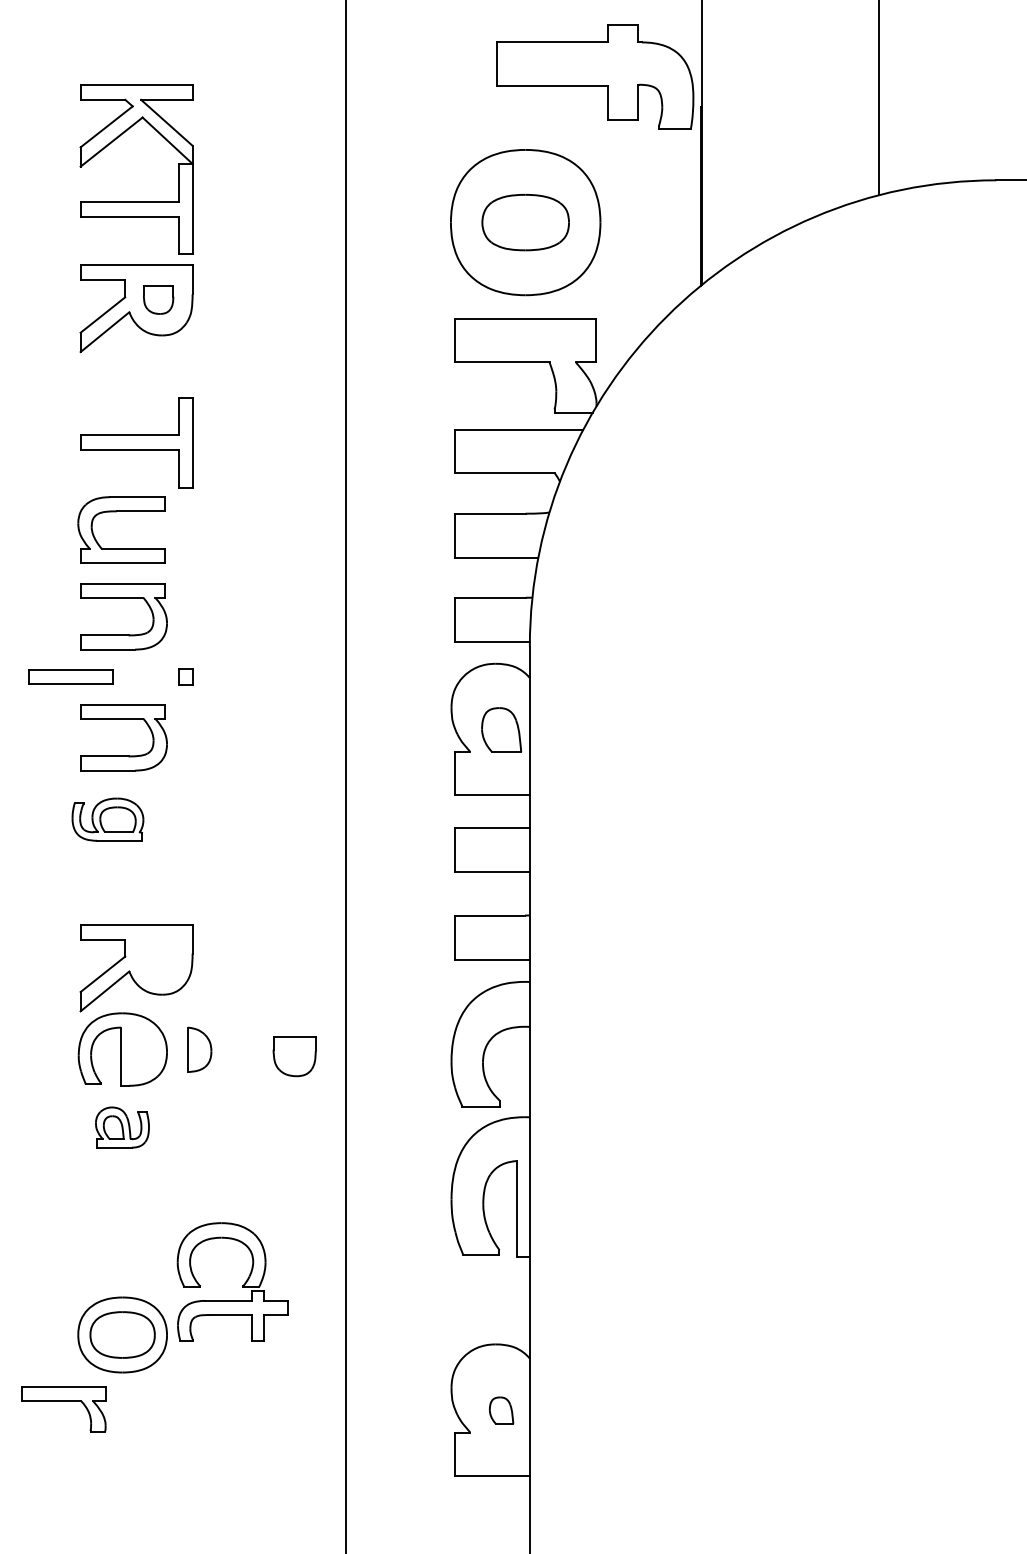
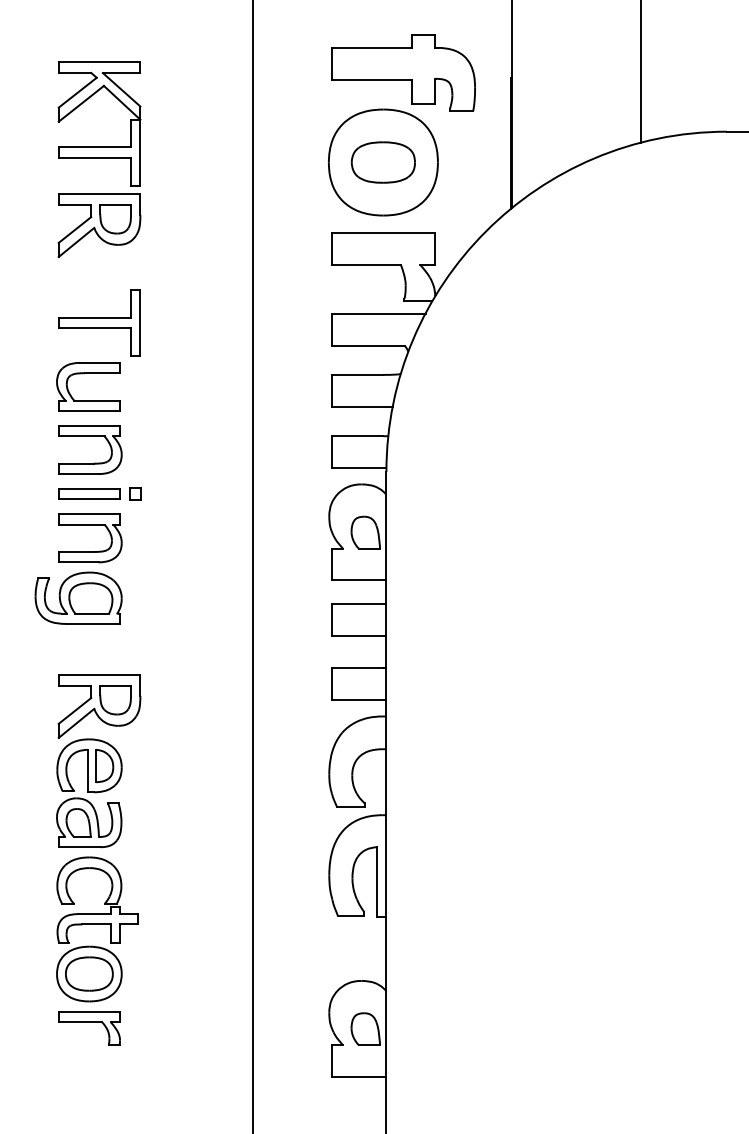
part: (595, 76) -> (403, 72), moved
part: (158, 299) -> (115, 218), size x1.43
part: (70, 676) -> (89, 493), moved
part: (107, 819) -> (78, 598), size x1.67
part: (199, 1049) -> (104, 765), moved
part: (294, 1056) -> (115, 700), moved
part: (122, 1127) -> (89, 822), size x1.67
part: (242, 1285) -> (104, 902), moved
part: (63, 1401) -> (89, 1022), moved
part: (501, 1410) -> (365, 1029), size x1.67

